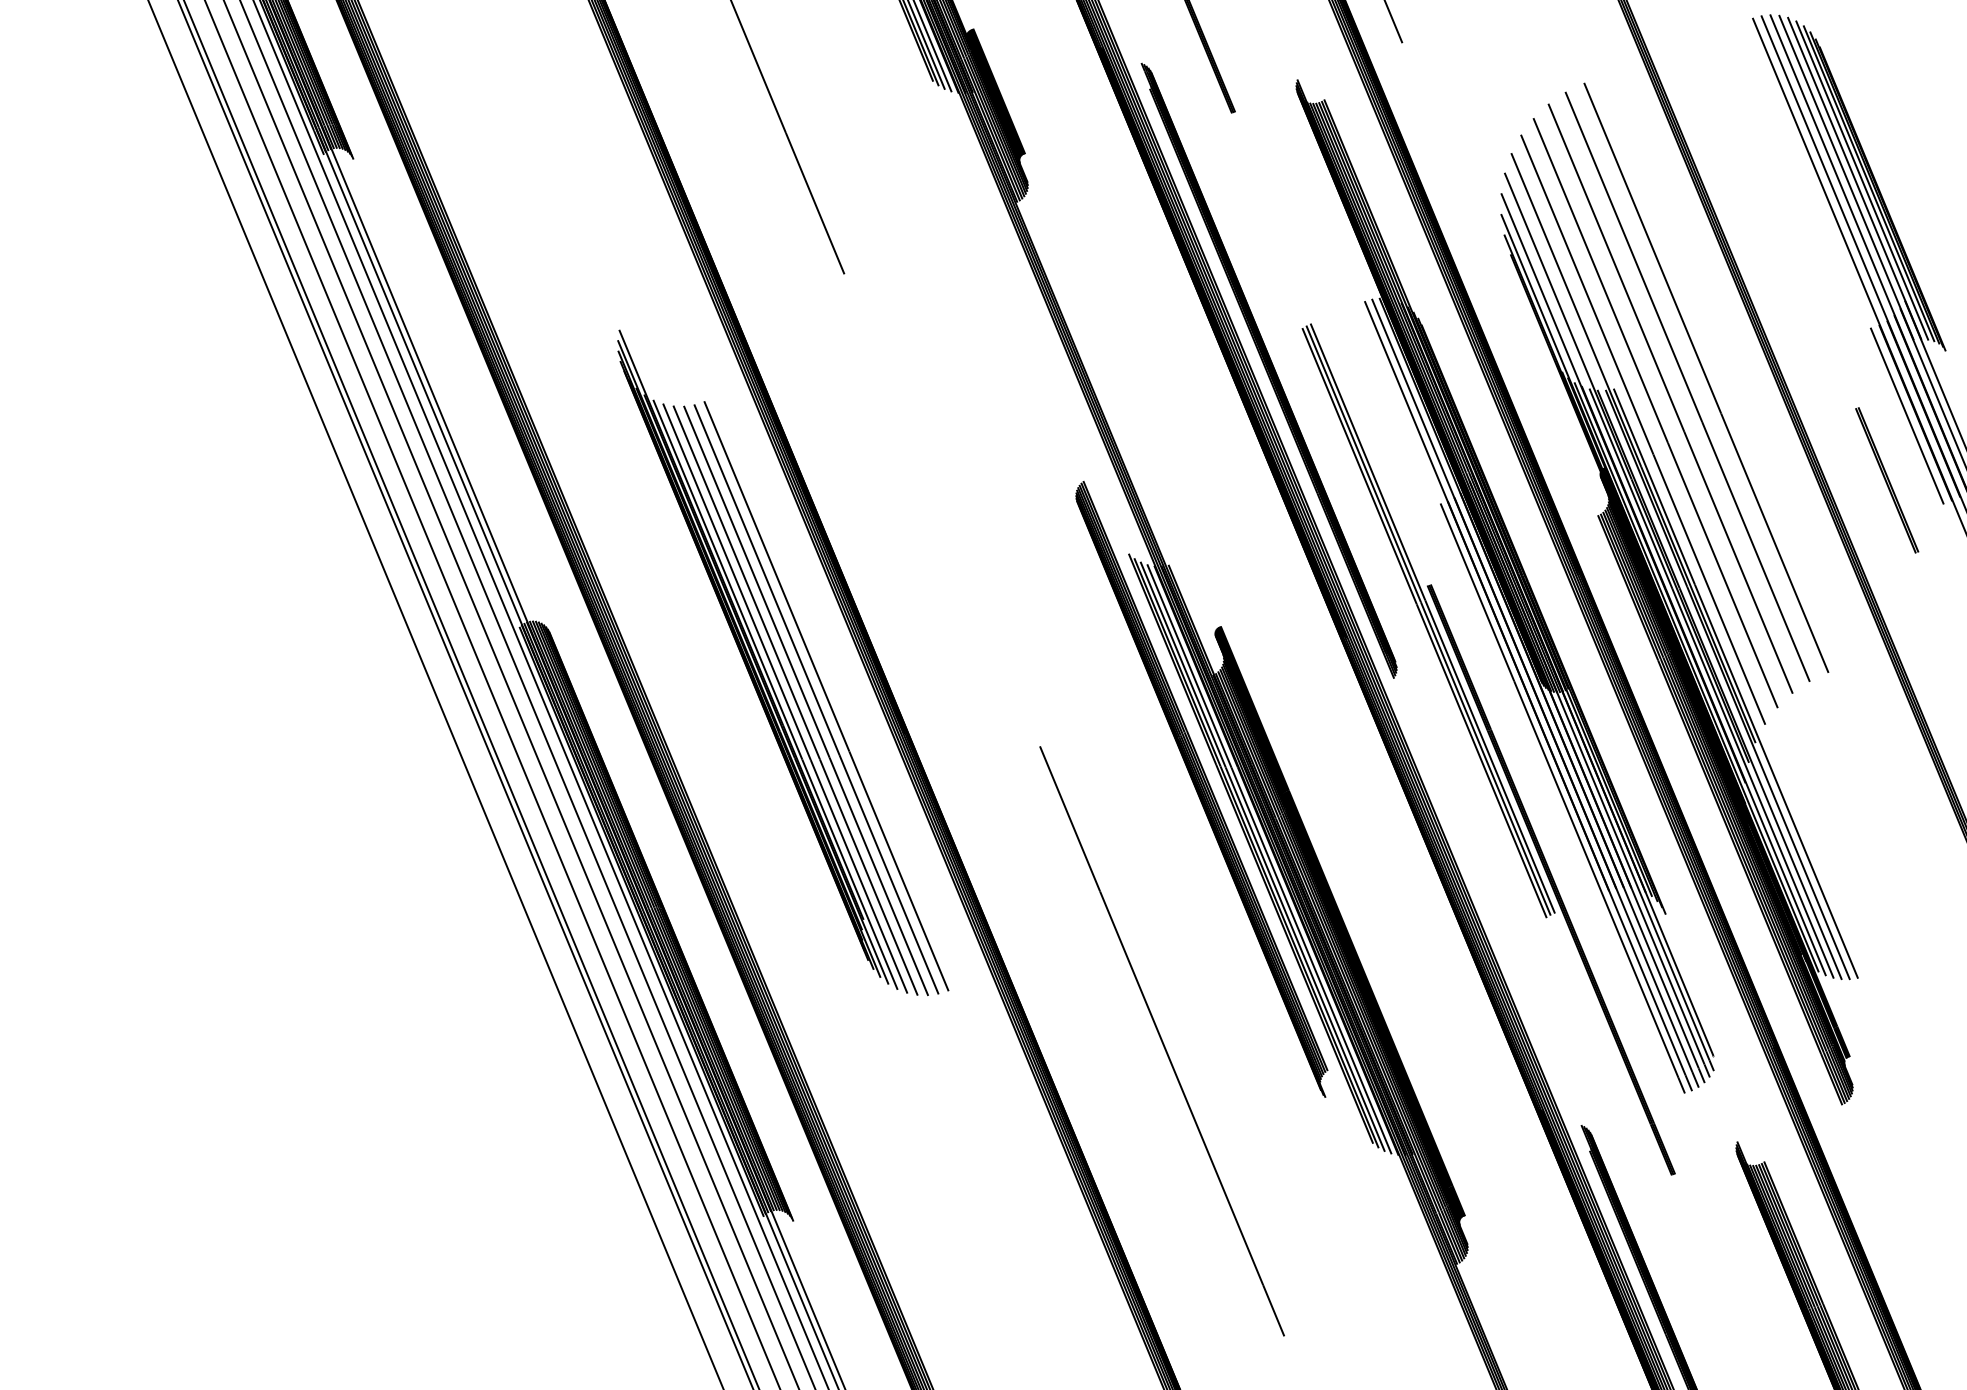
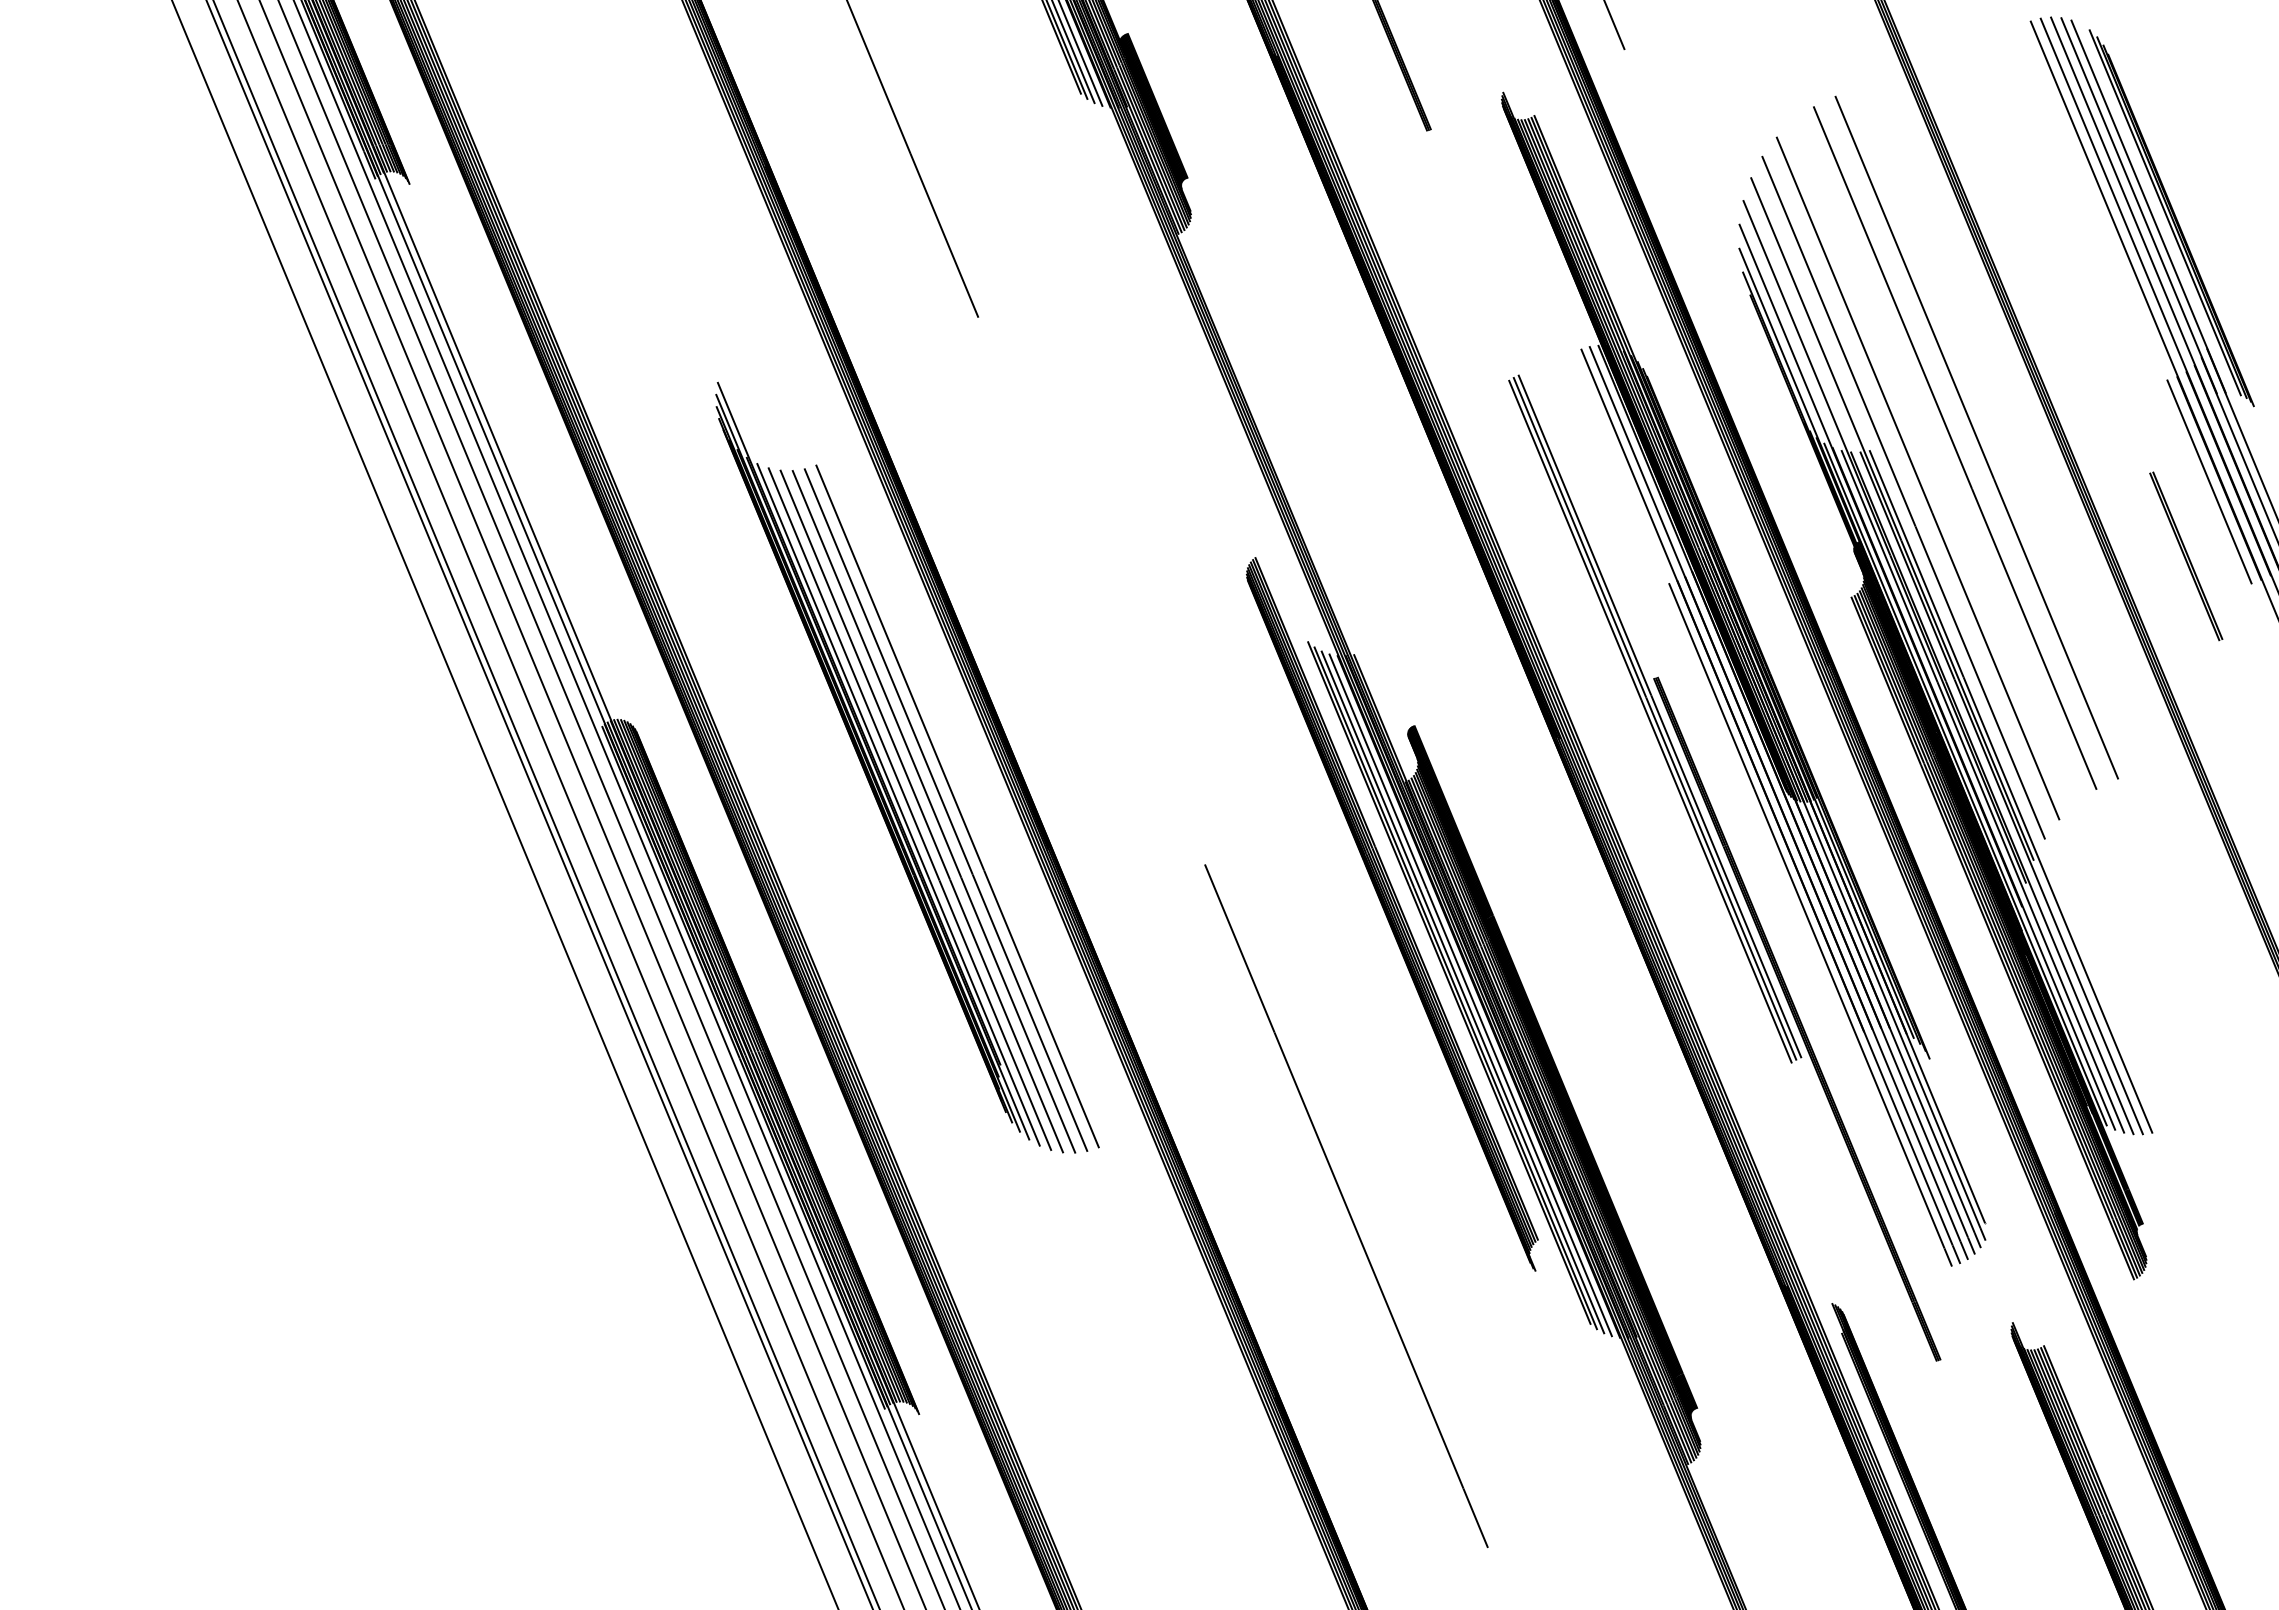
line: (1862, 180) -> (2157, 208), removed
part: (1269, 370) -> (1470, 429), removed
line: (1670, 398) -> (1935, 461), removed

